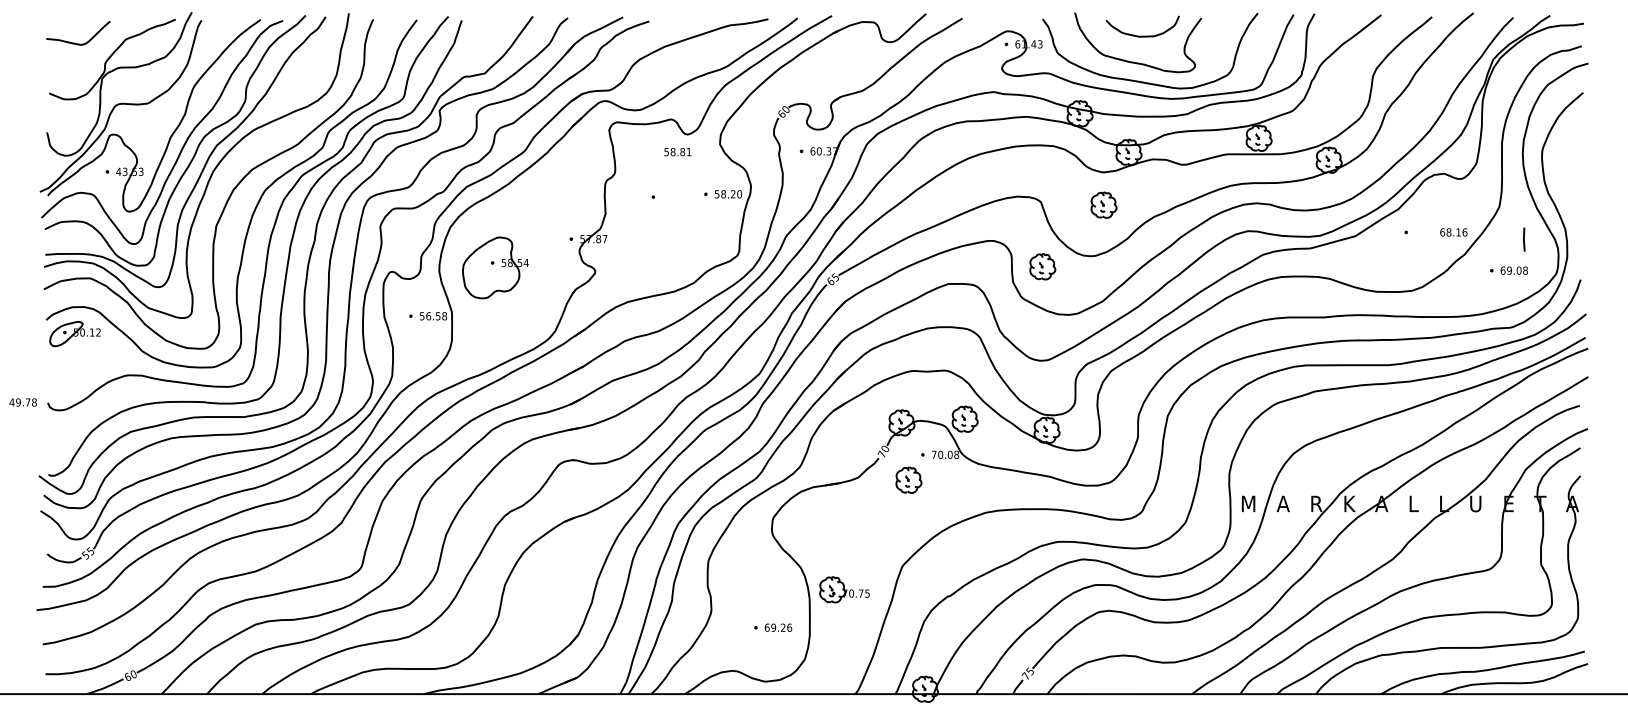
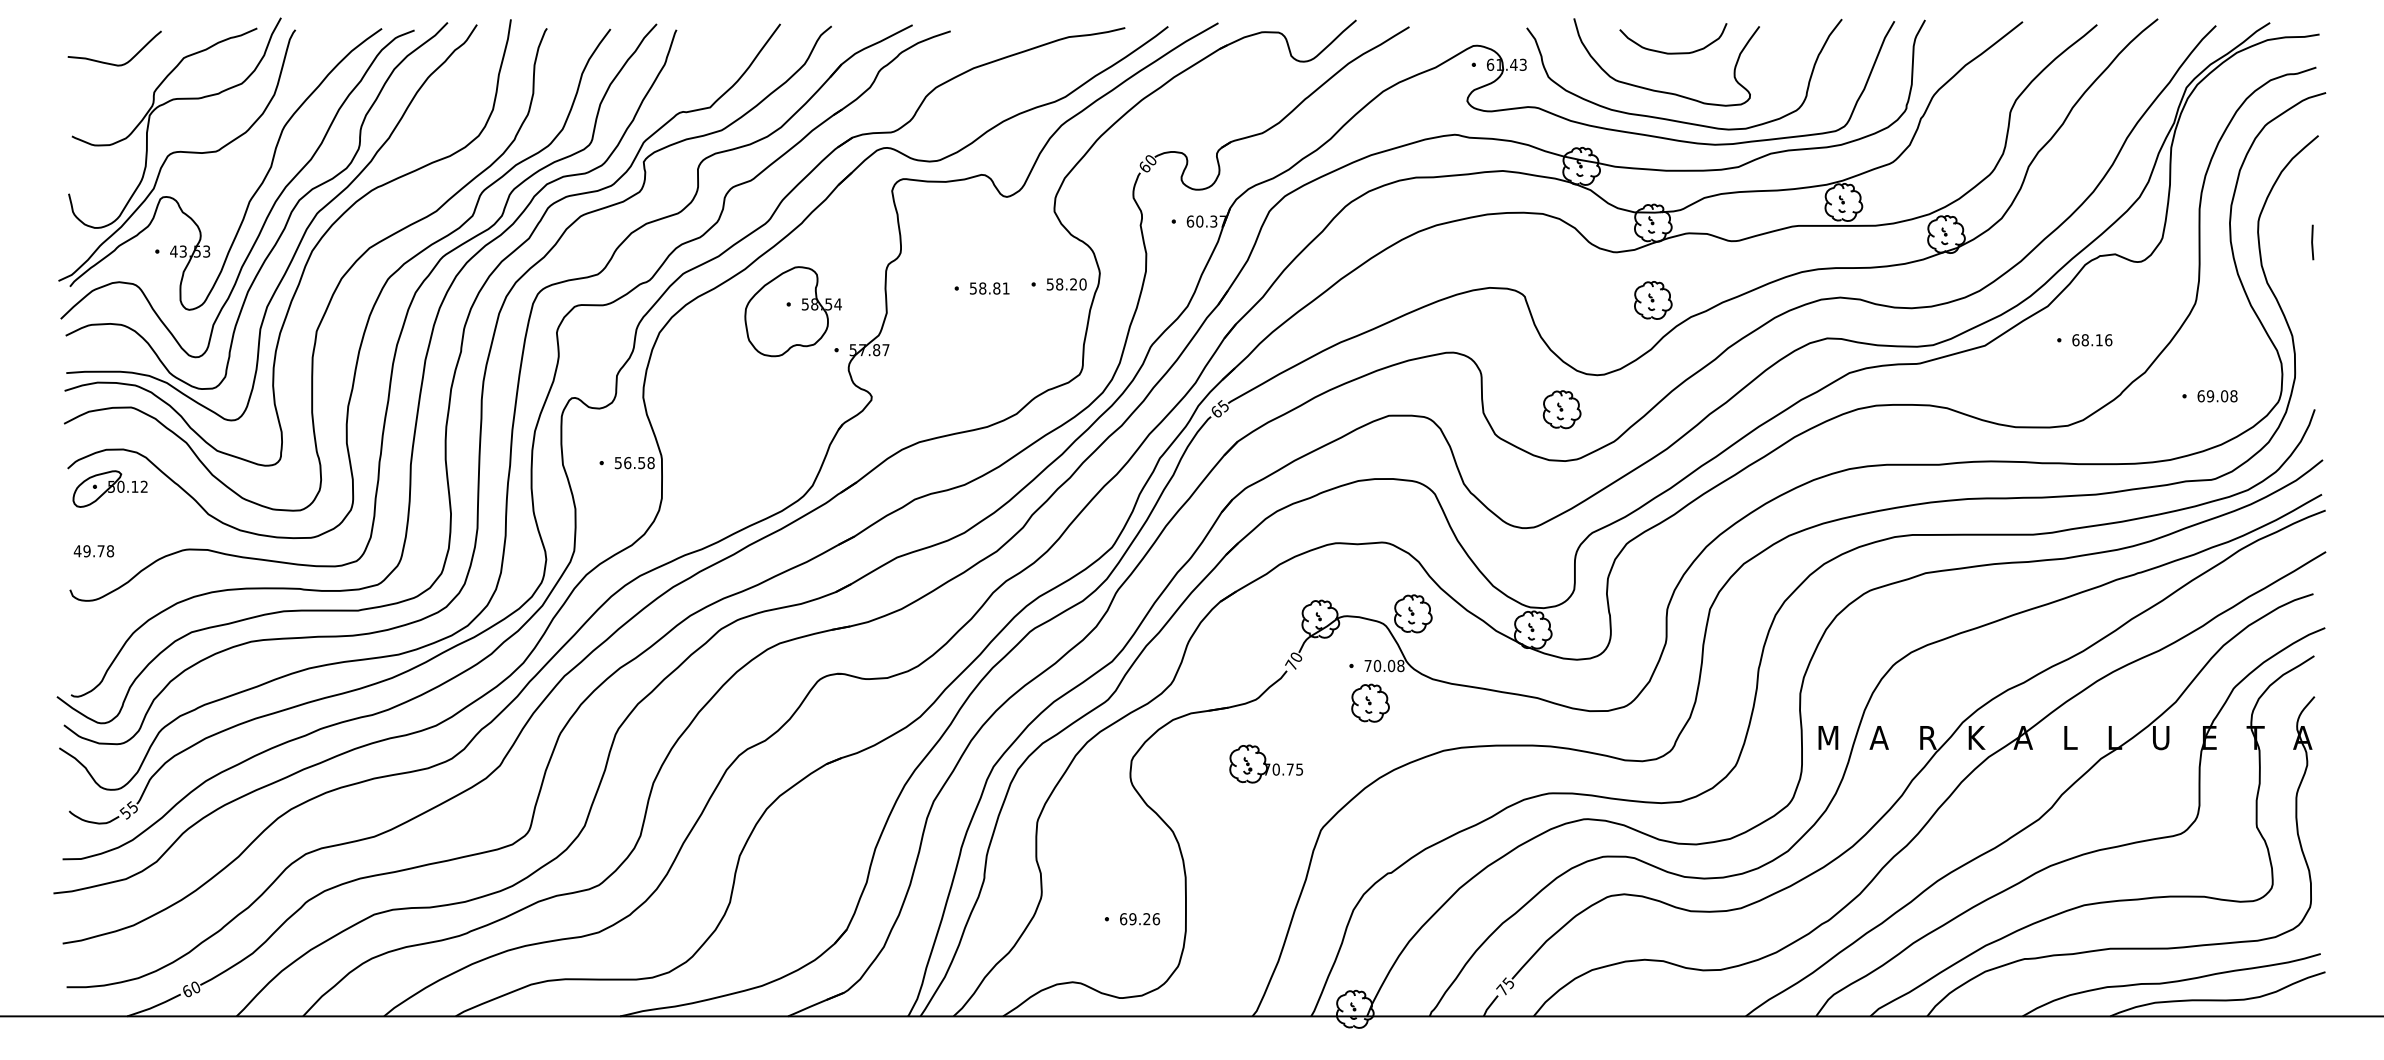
text: (677, 152) -> (989, 289), moved
part: (1103, 204) -> (1652, 299), moved
text: (1453, 232) -> (2091, 340), moved
line: (1524, 239) -> (2312, 242), moved
part: (1042, 266) -> (1561, 409), moved
part: (495, 267) -> (792, 311), moved
text: (22, 402) -> (92, 551), moved
part: (908, 479) -> (1369, 702), moved
part: (844, 589) -> (1265, 763), moved

